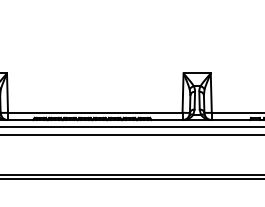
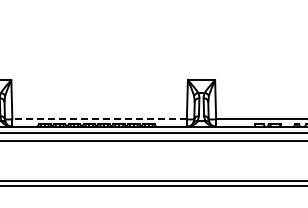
line: (95, 112) -> (99, 119), solid -> dashed

